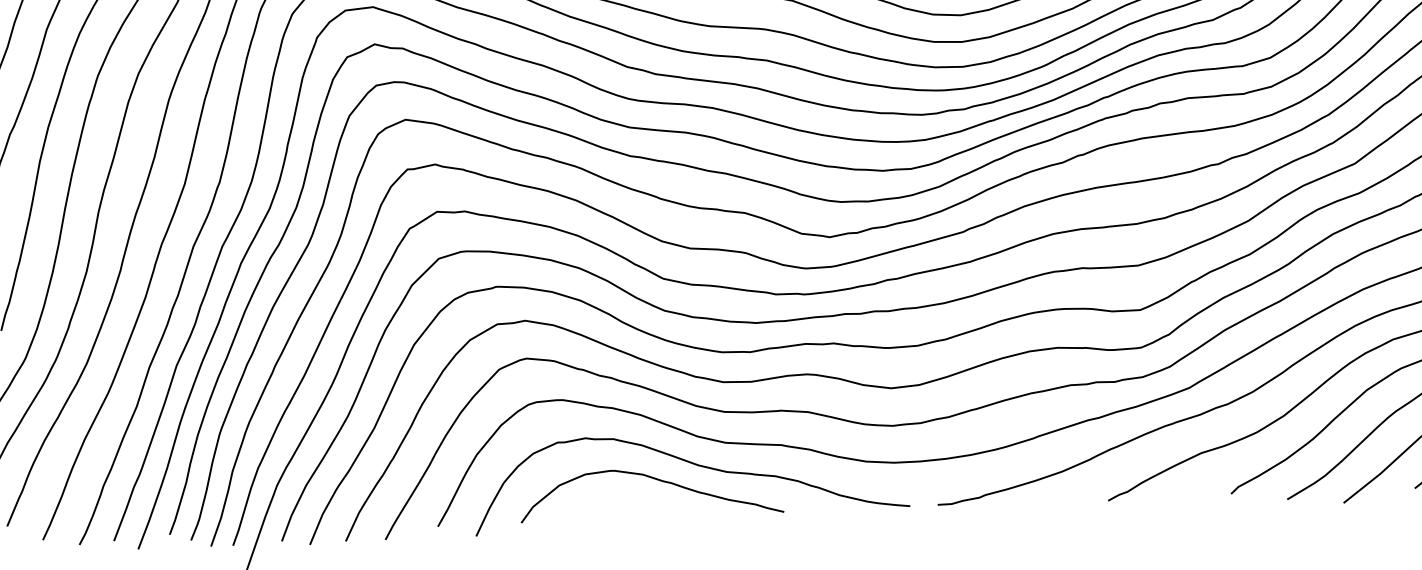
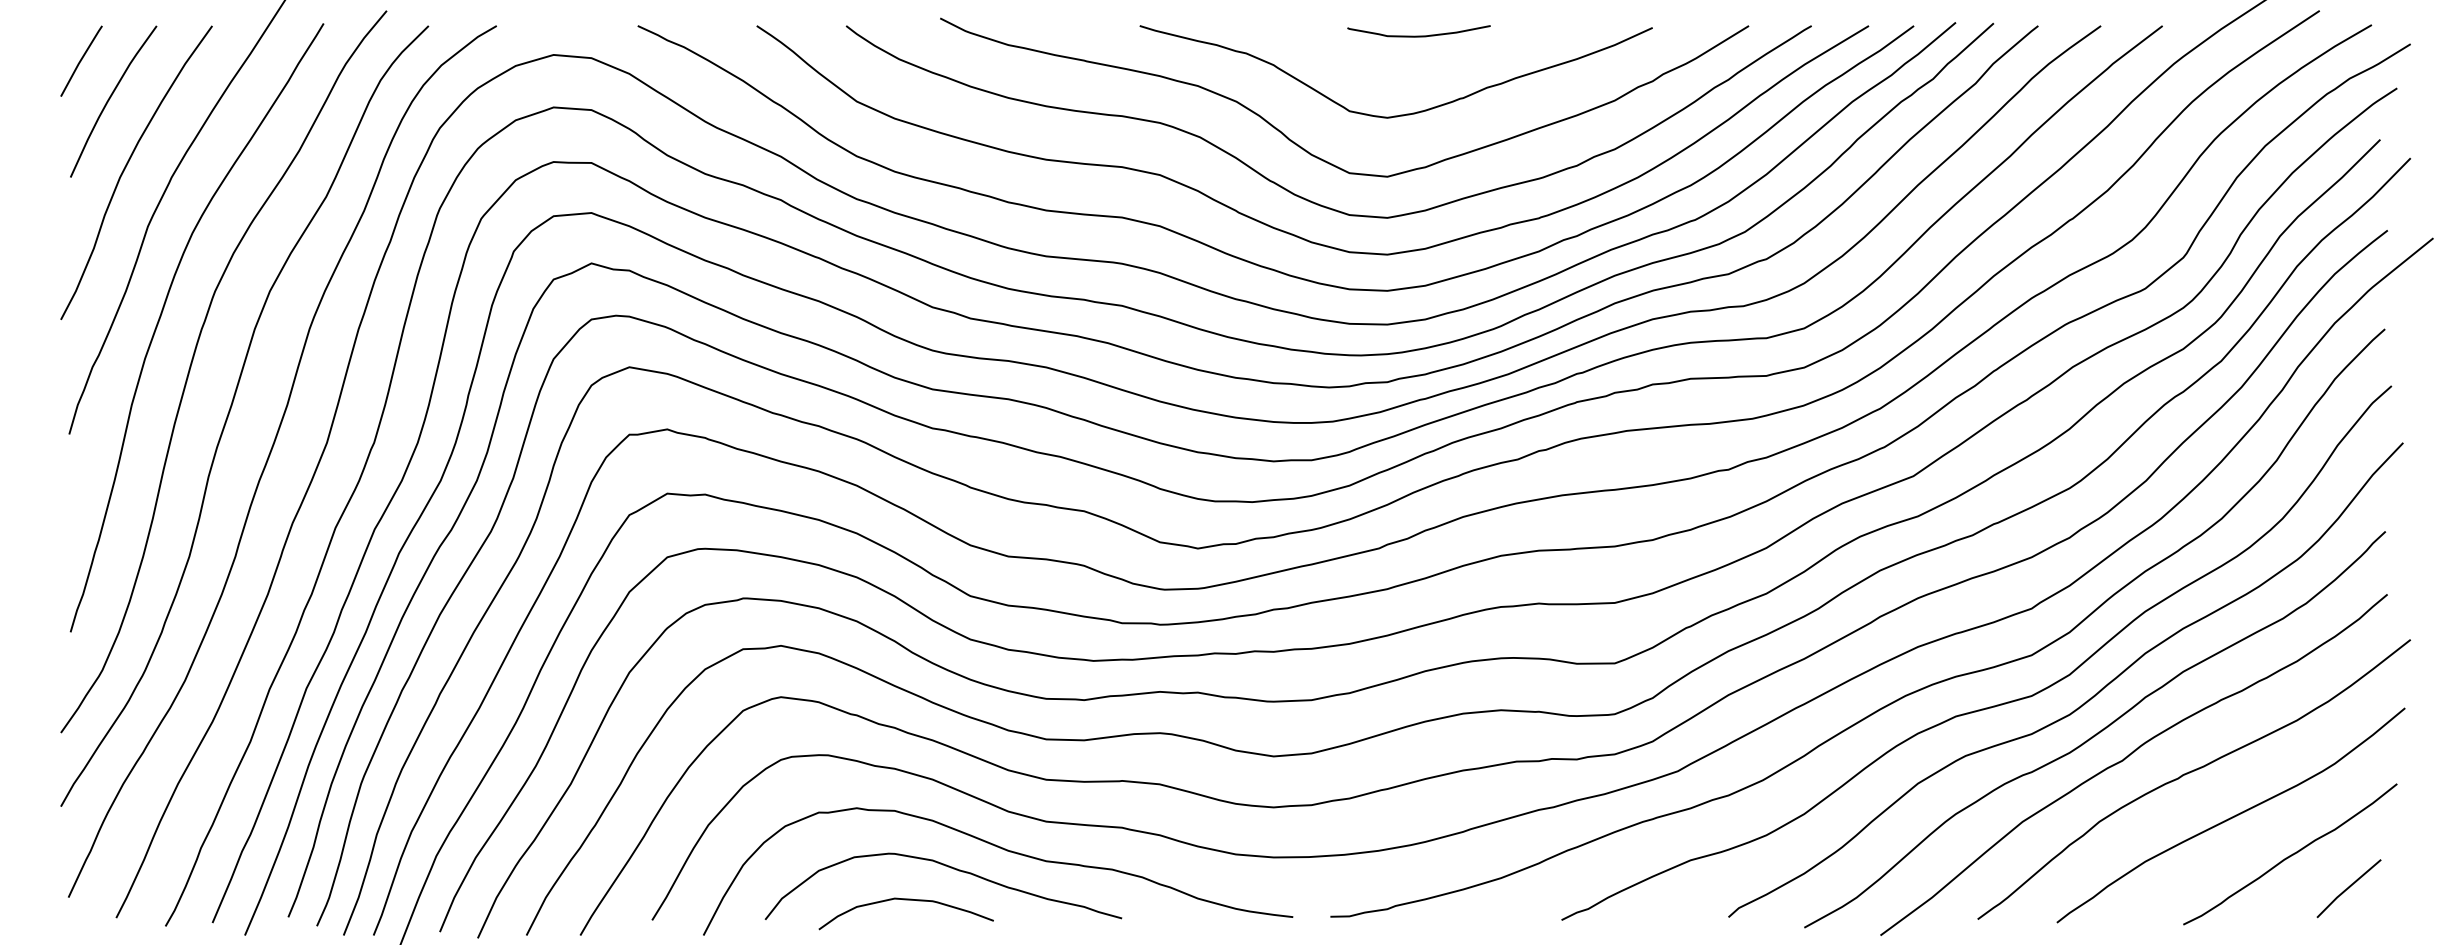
curve: (624, 504) -> (905, 900), added

